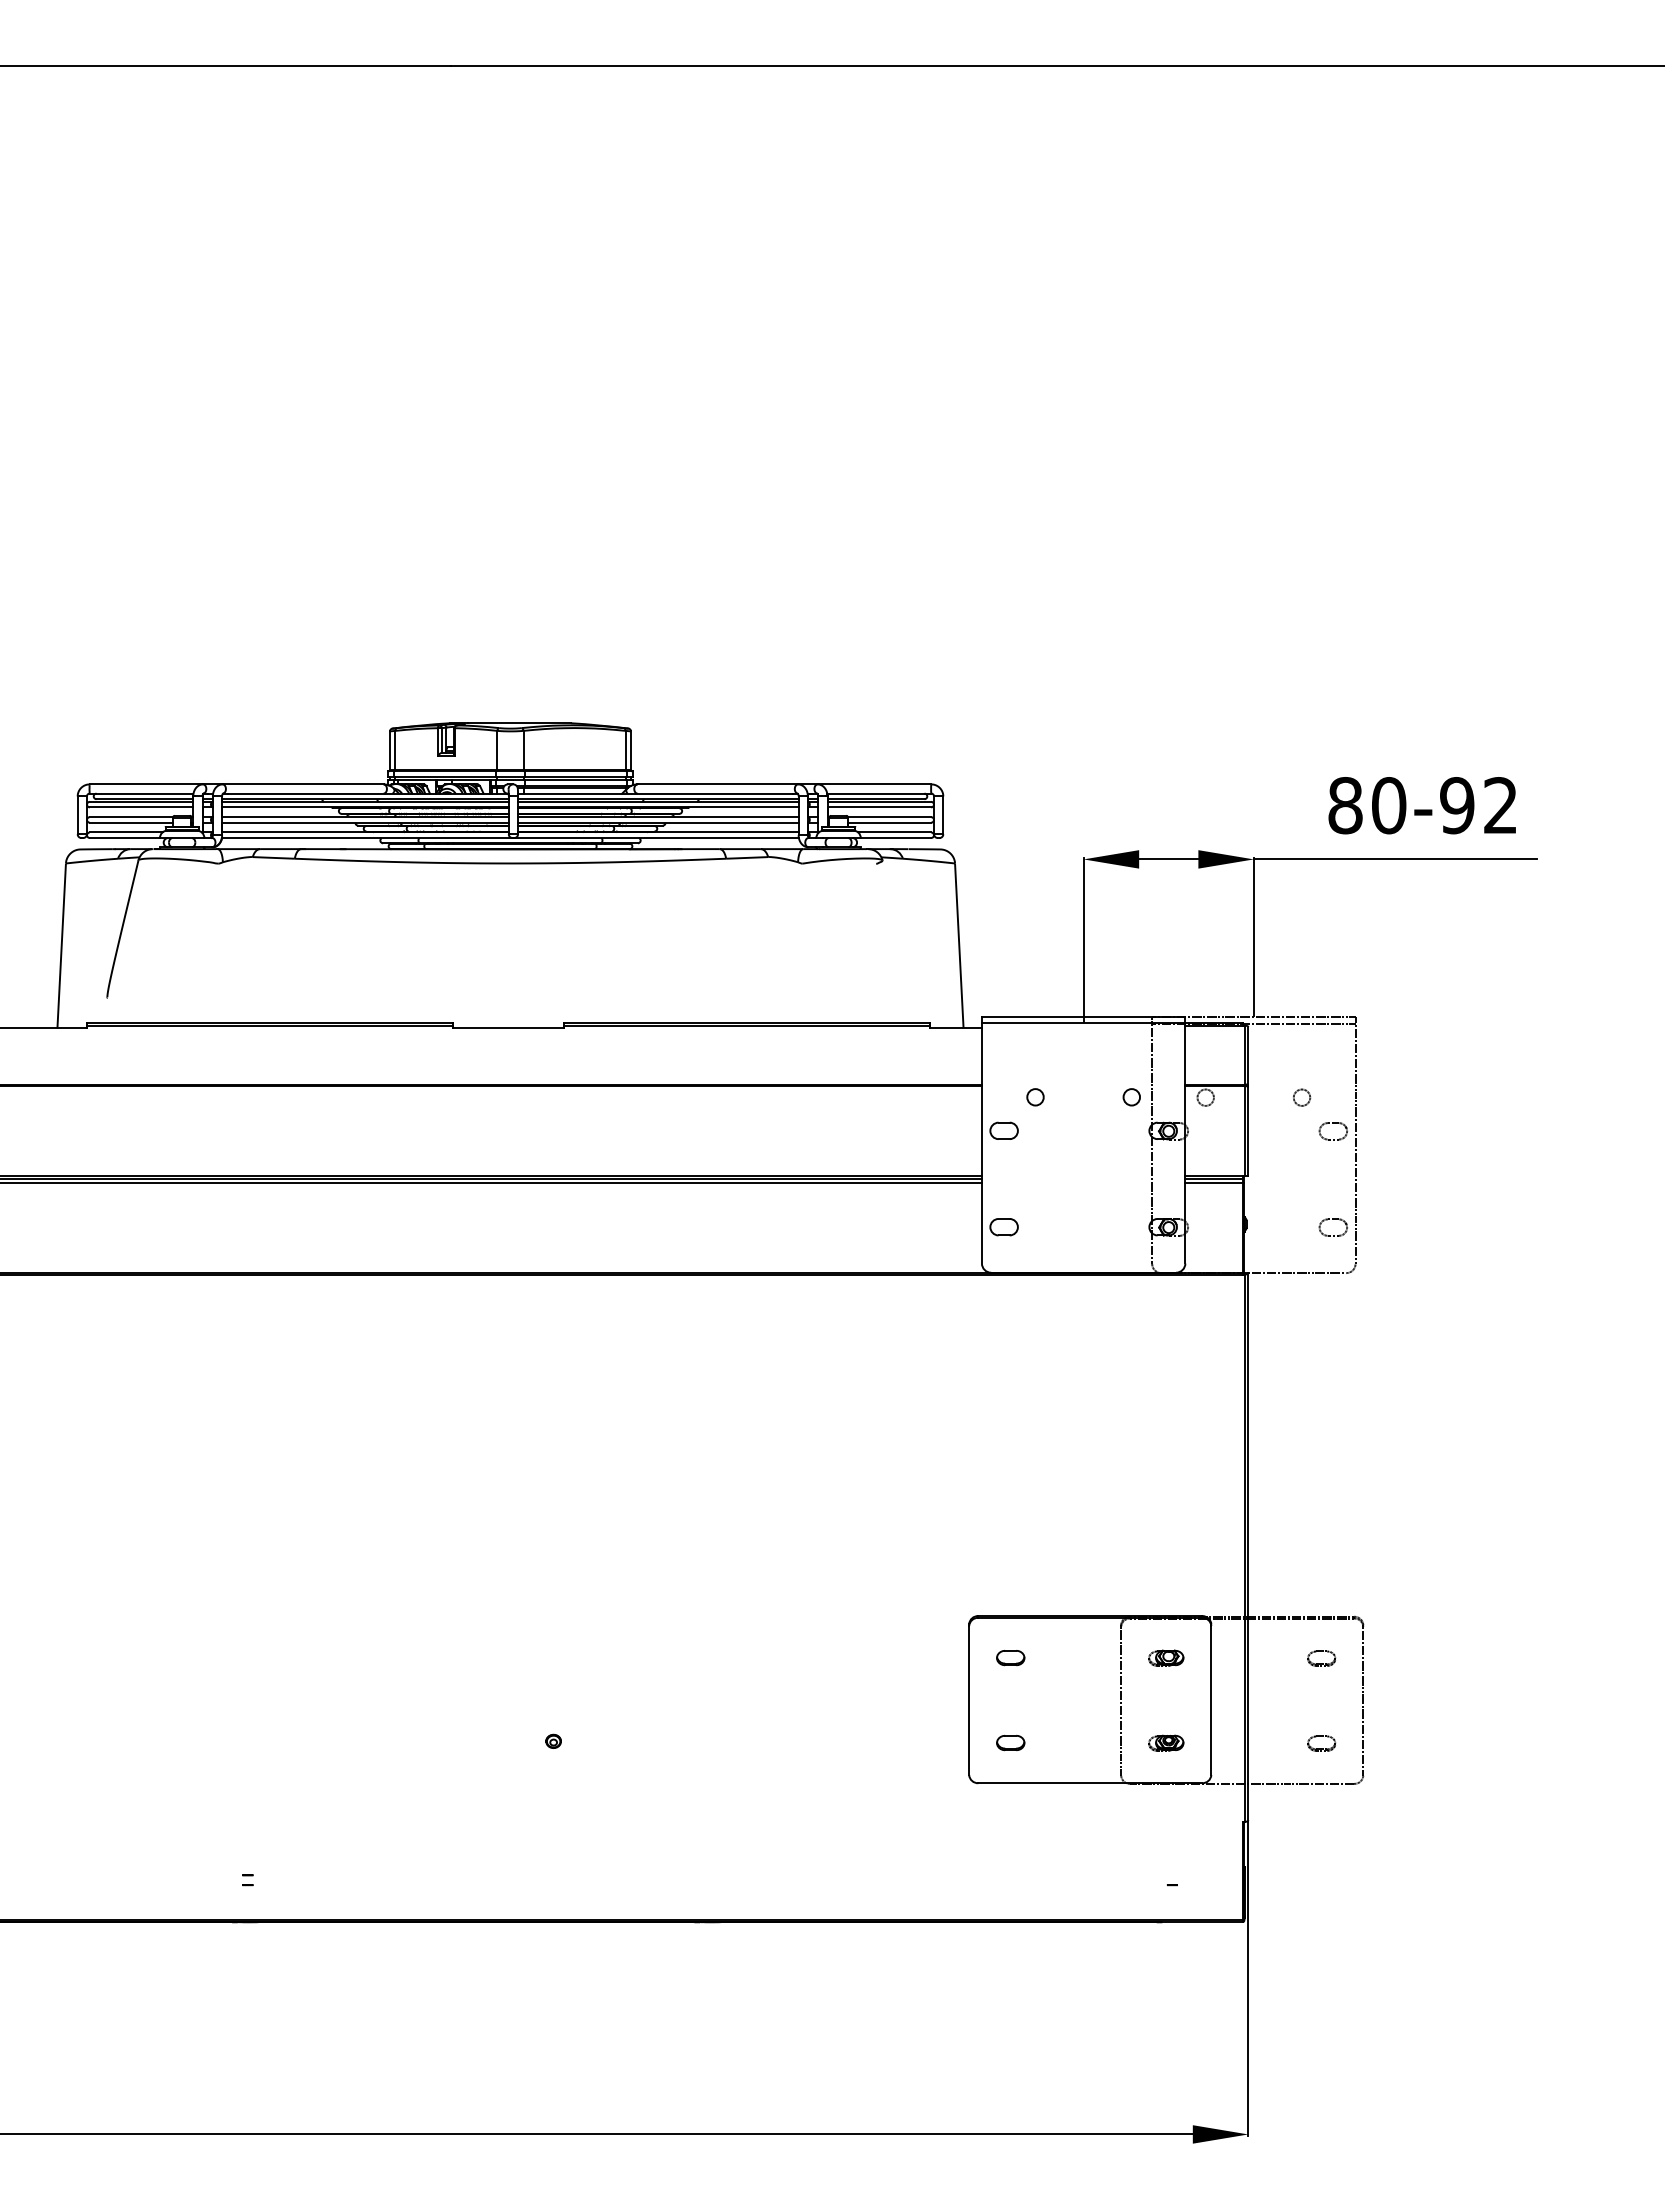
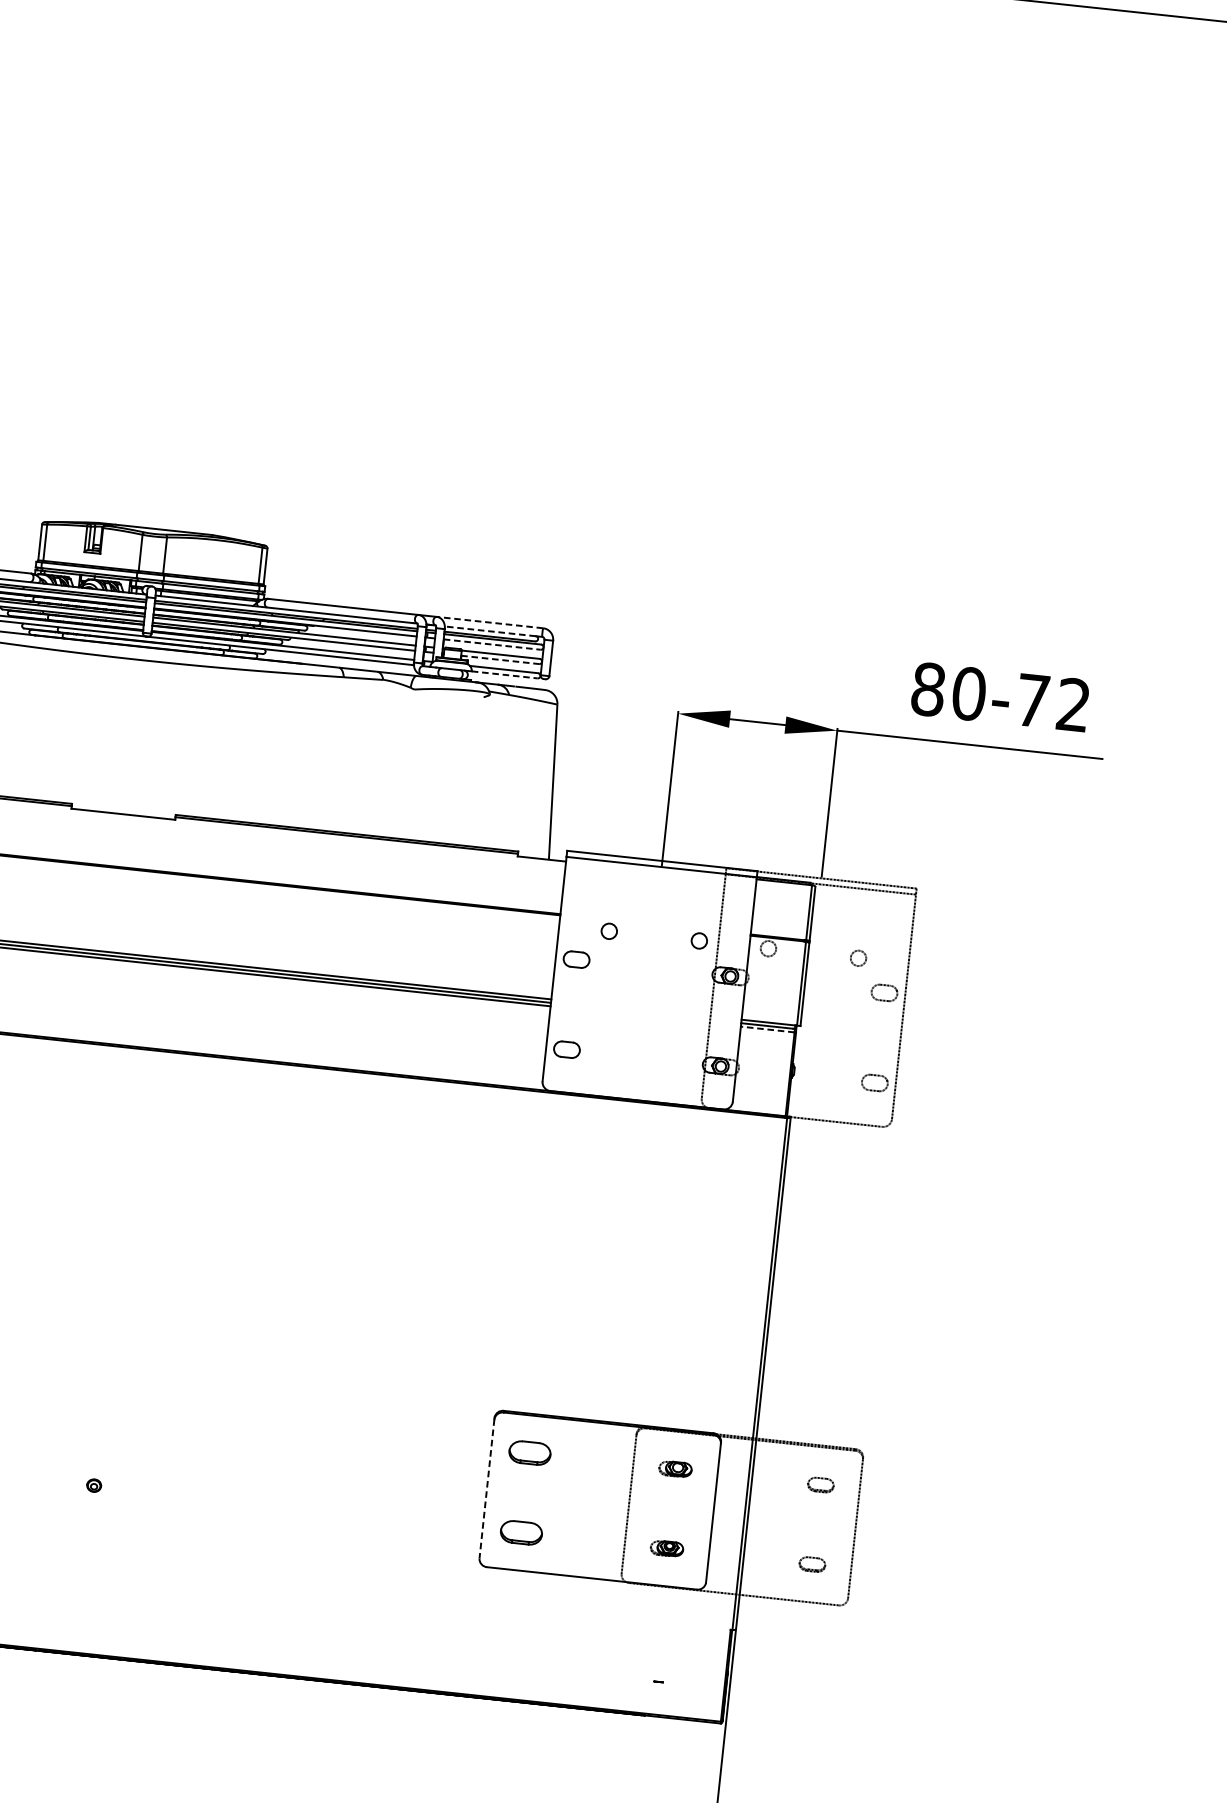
line: (874, 784) -> (489, 622), solid -> dashed
line: (875, 793) -> (490, 631), solid -> dashed
text: (1457, 805) -> (1033, 700), 80-92 -> 80-72
line: (879, 807) -> (492, 644), solid -> dashed
line: (889, 822) -> (500, 659), solid -> dashed
line: (896, 838) -> (505, 675), solid -> dashed
line: (1214, 1183) -> (768, 1029), solid -> dashed
part: (1010, 1658) -> (529, 1453), size x1.6
line: (969, 1700) -> (487, 1488), solid -> dashed
part: (1010, 1742) -> (521, 1532), size x1.6

